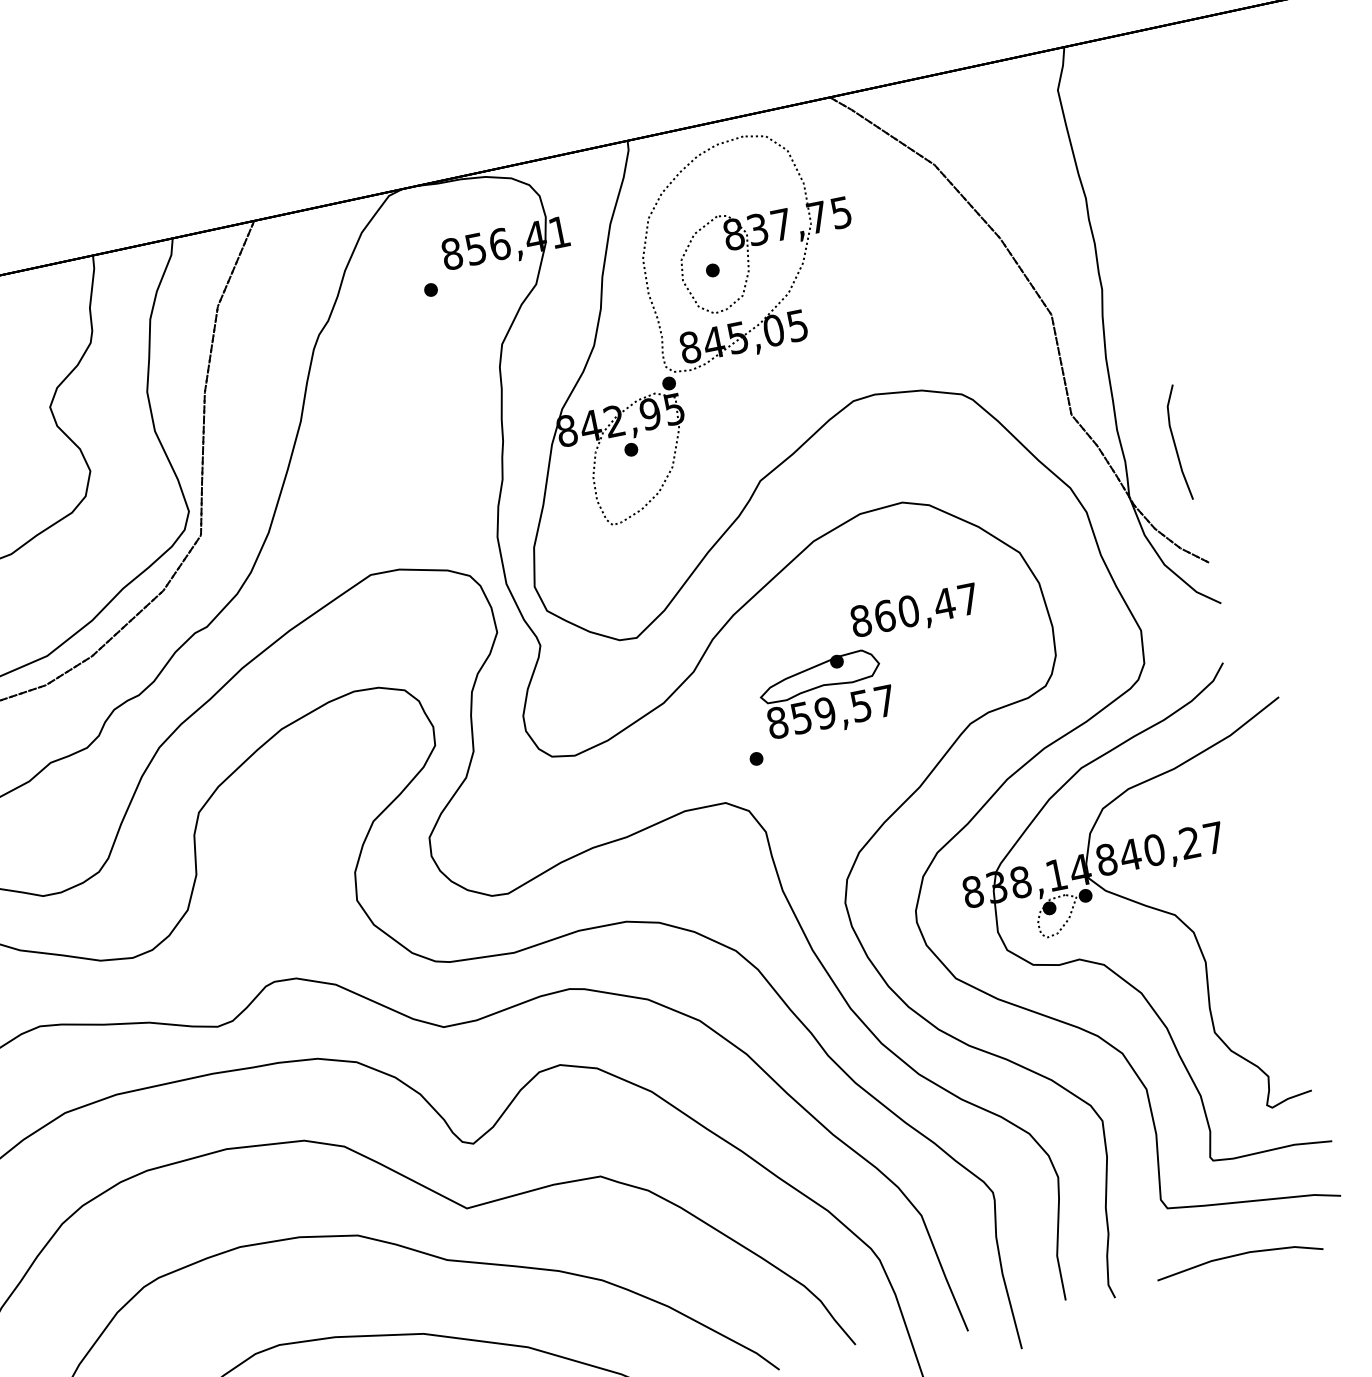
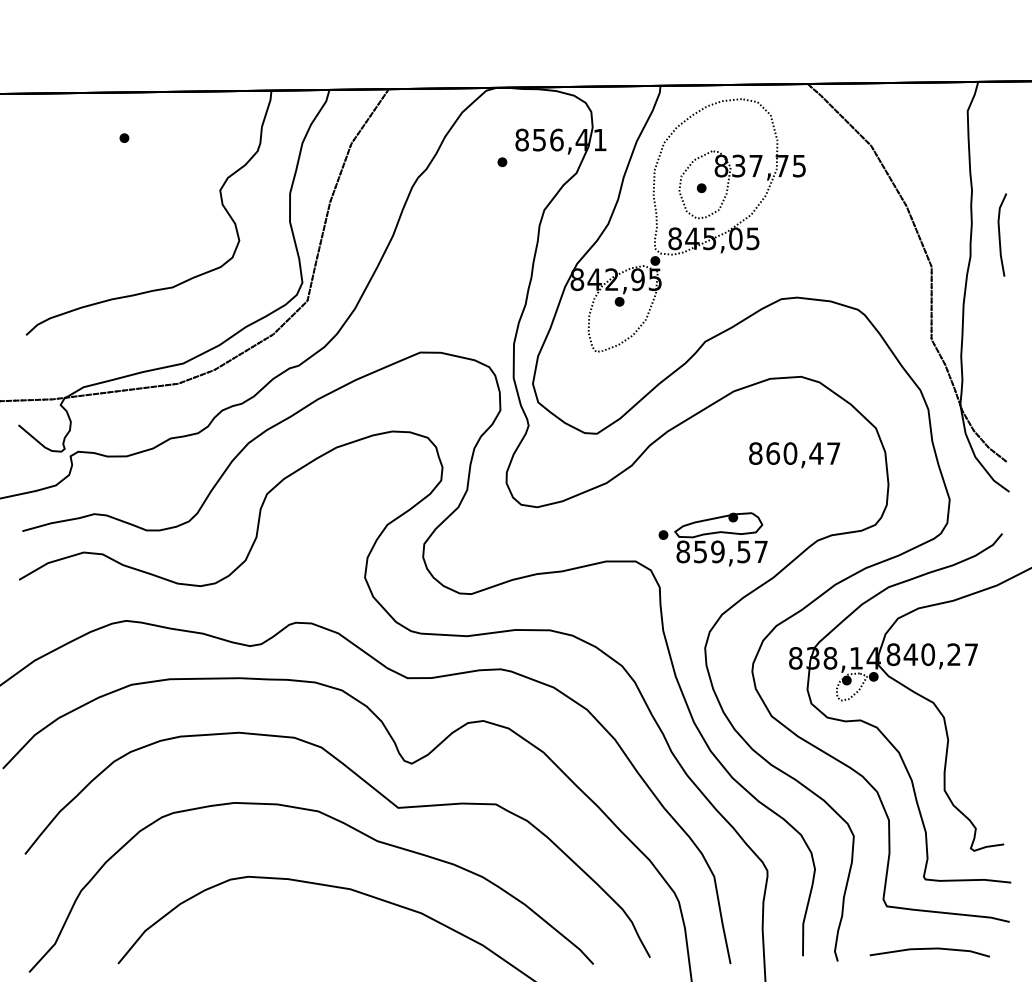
line: (1175, 442) -> (1000, 234), moved
part: (825, 695) -> (720, 539), moved

